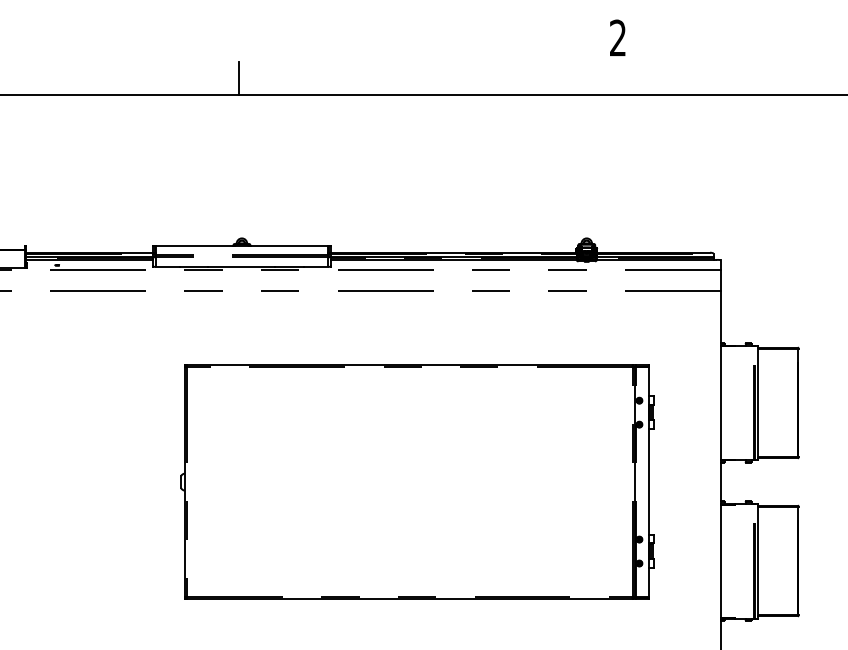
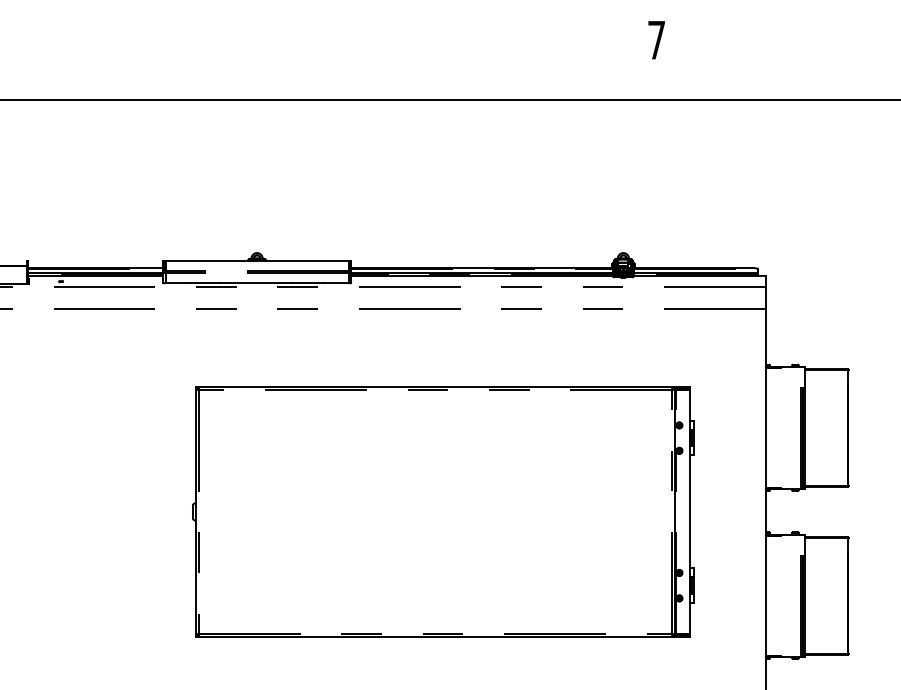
text: (617, 37) -> (656, 39), 2 -> 7
line: (238, 77) -> (253, 82), removed

